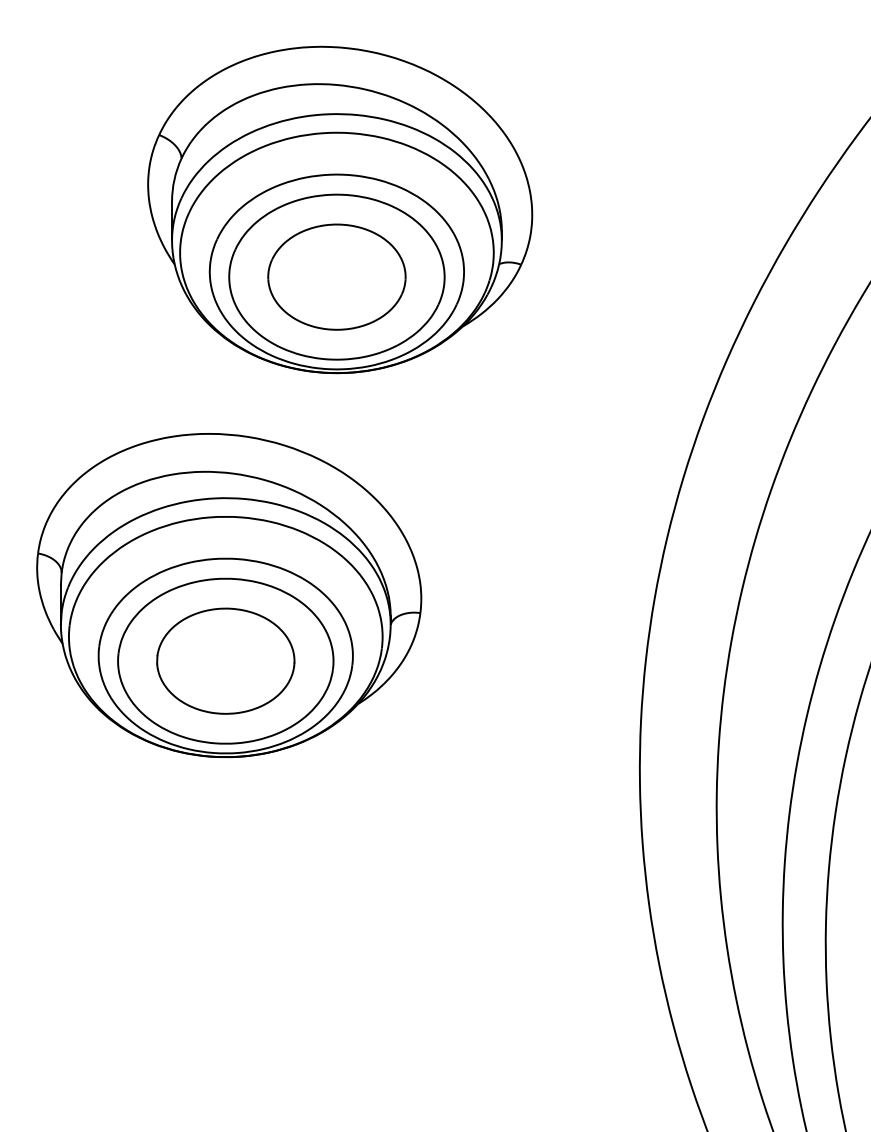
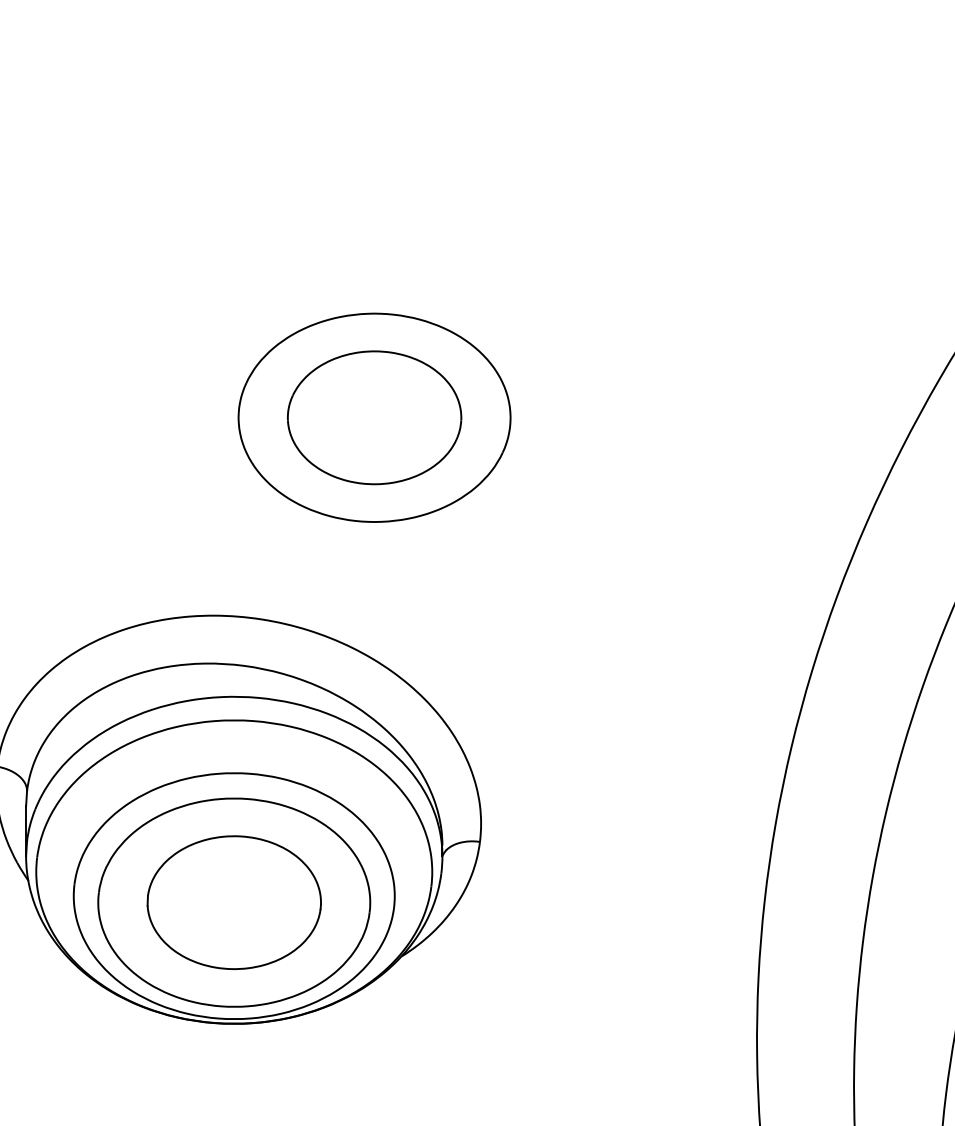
part: (340, 209) -> (379, 332), removed

